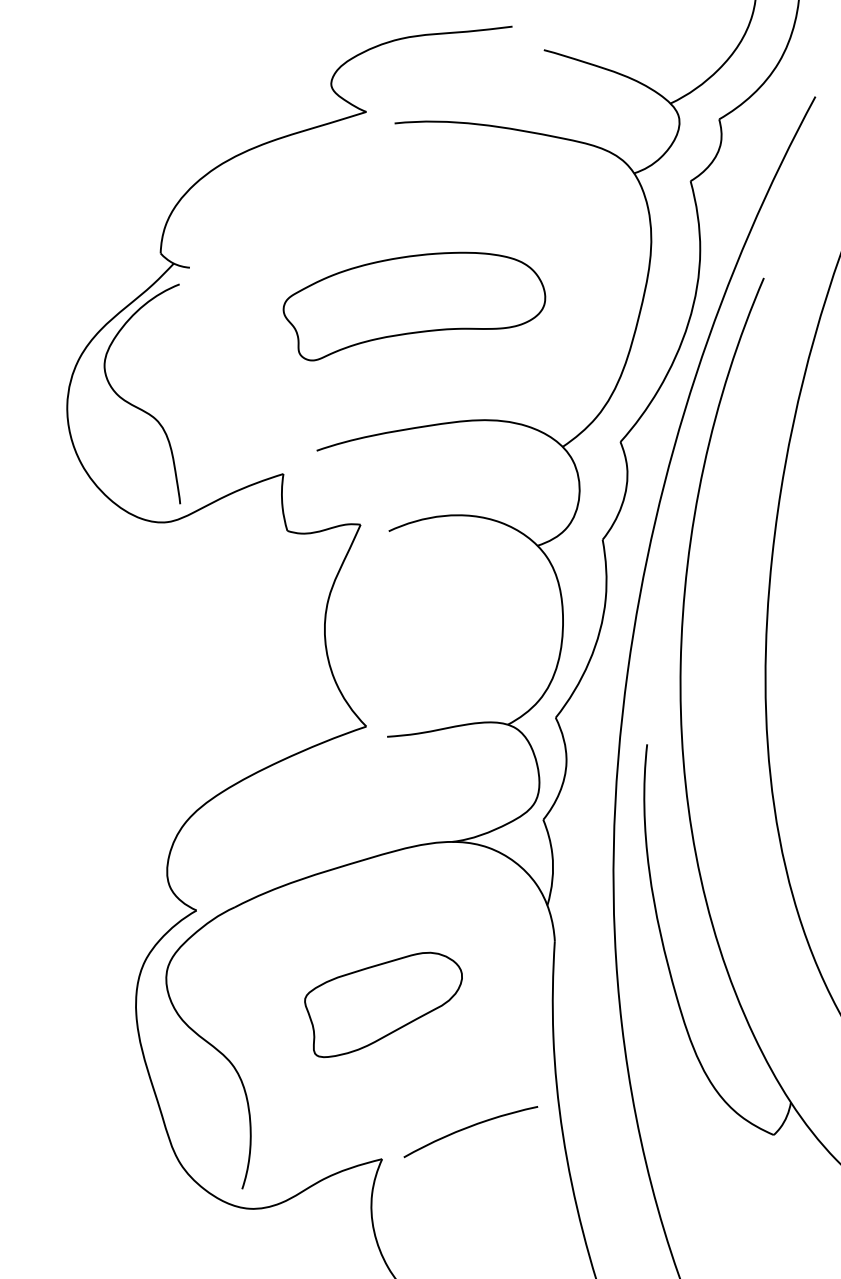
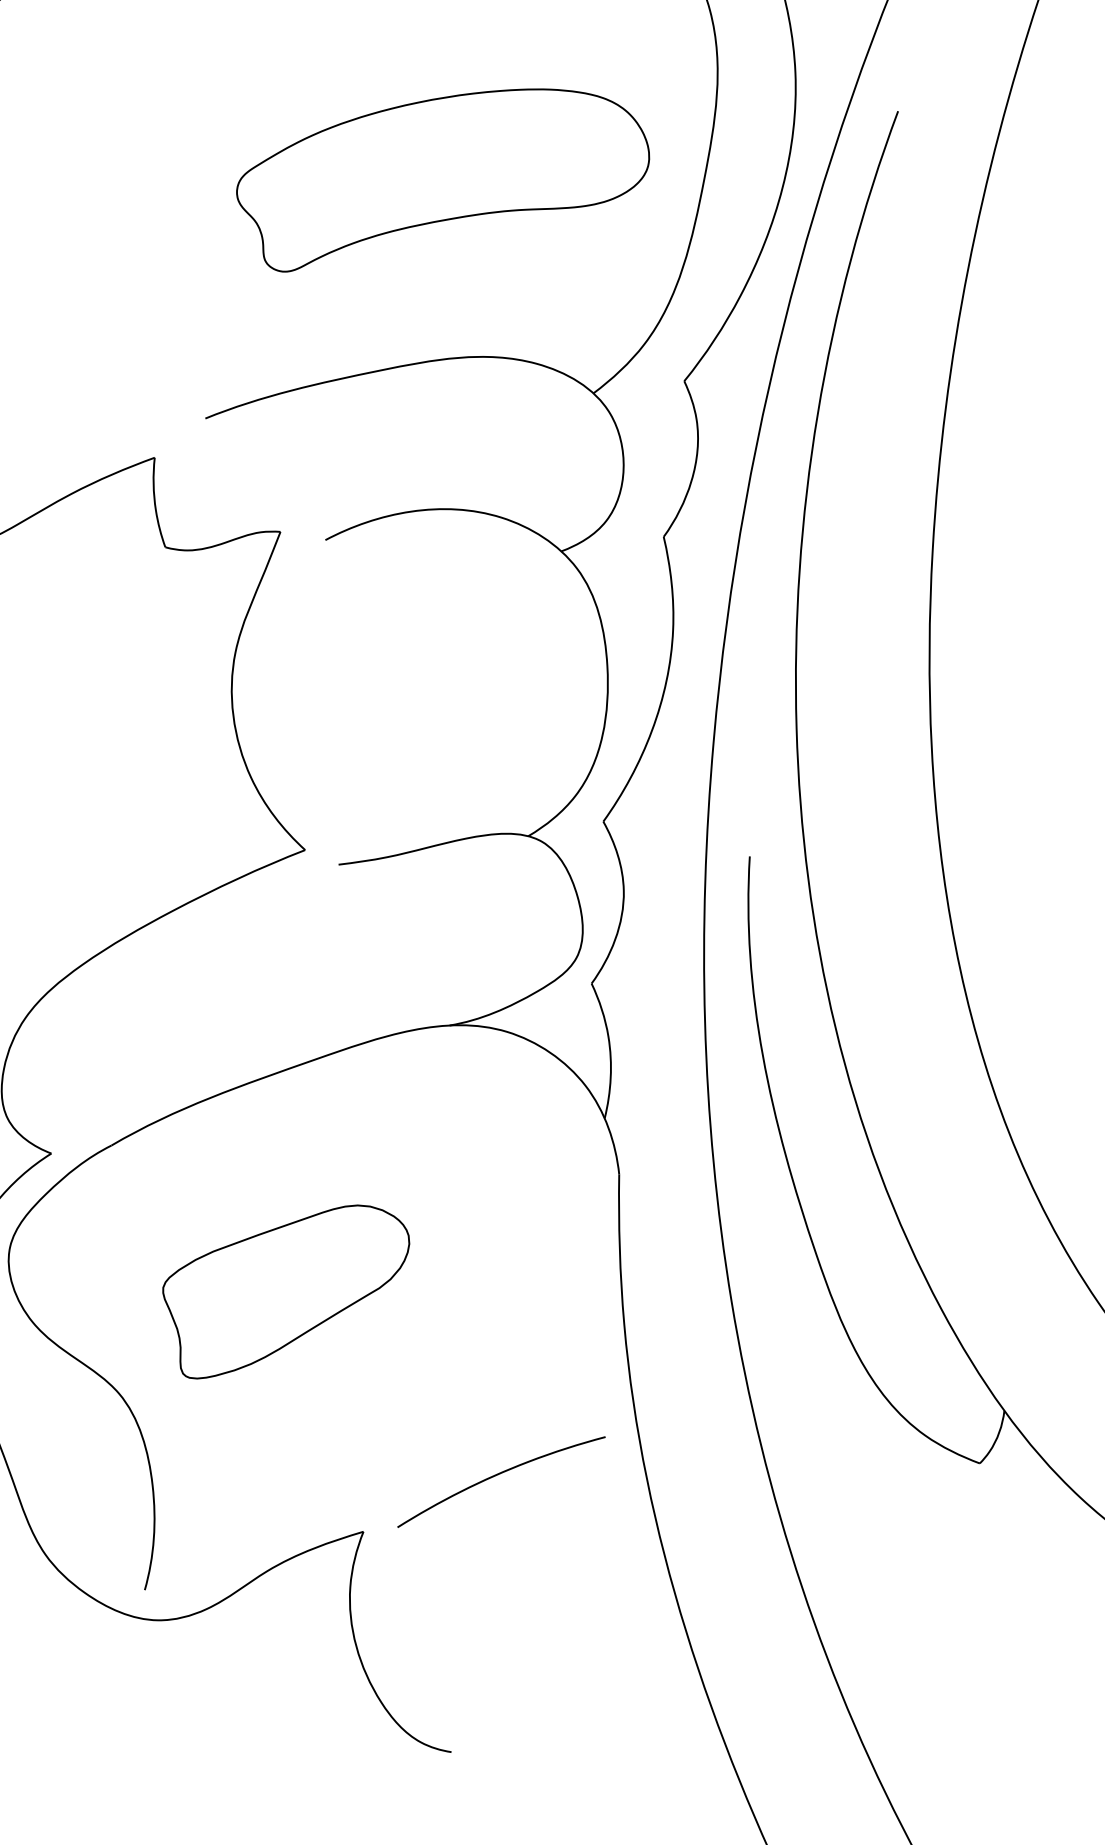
part: (414, 306) -> (443, 178), moved
part: (383, 1004) -> (287, 1290), moved

